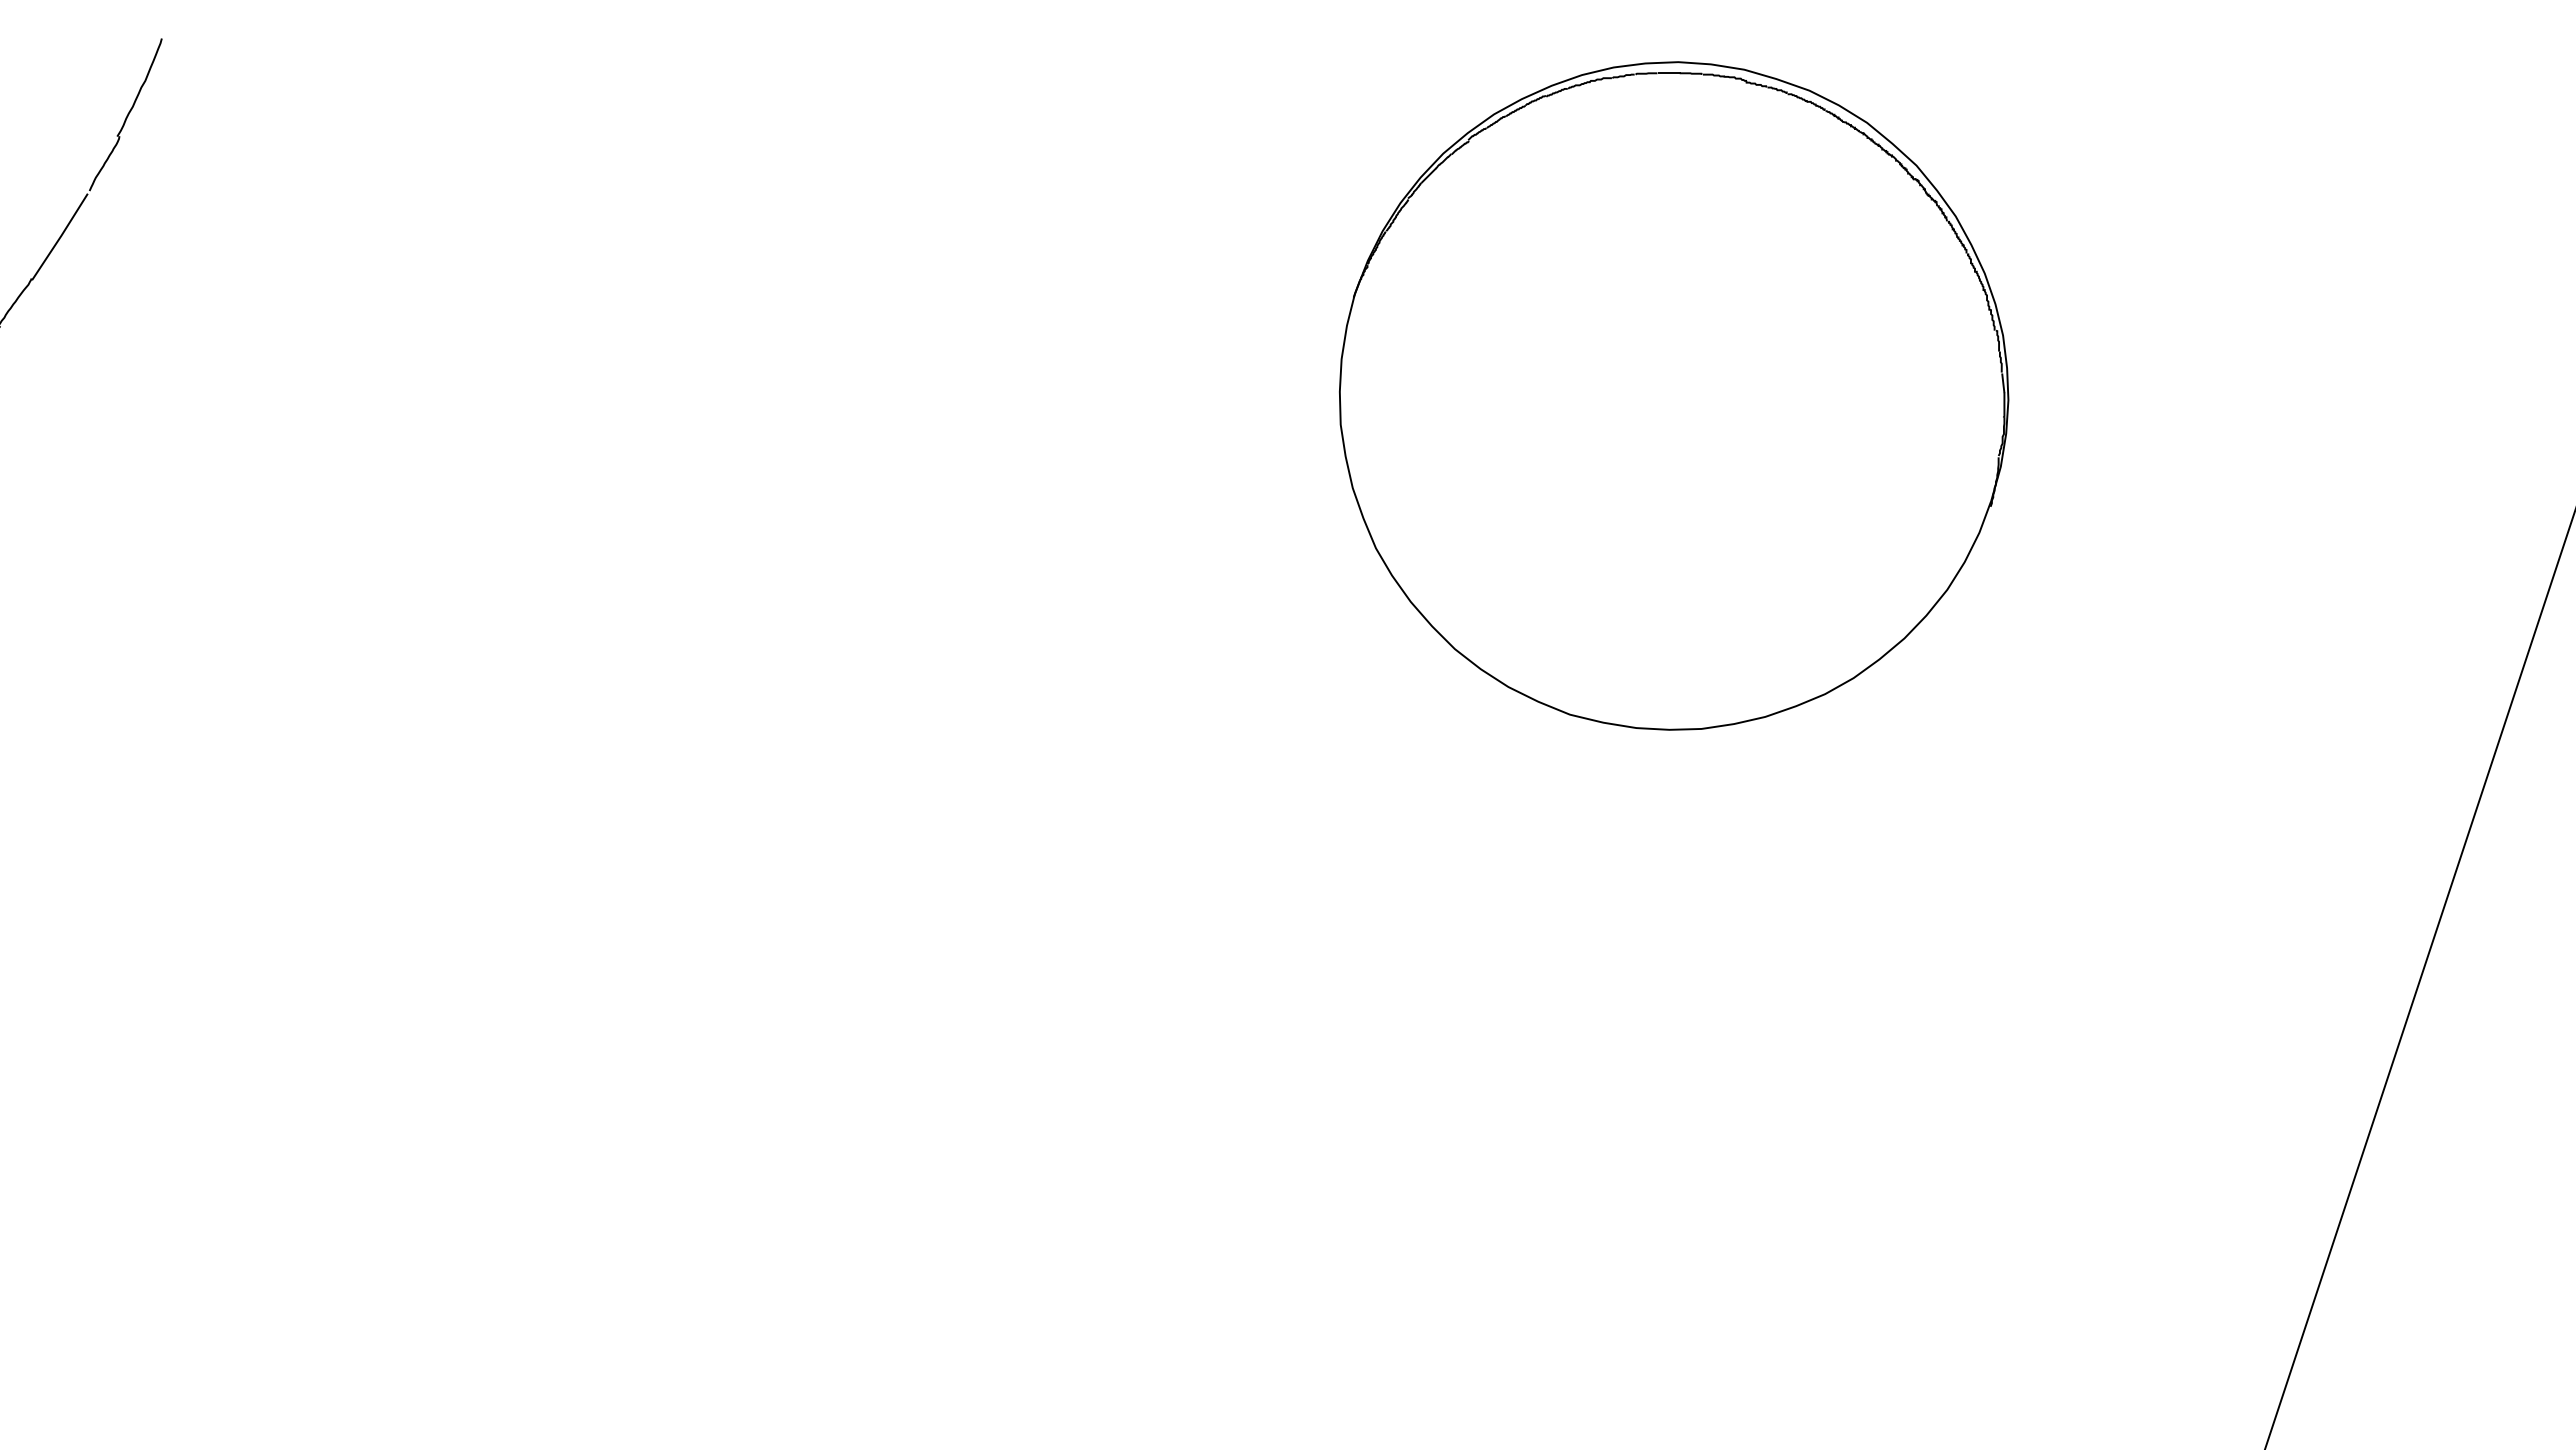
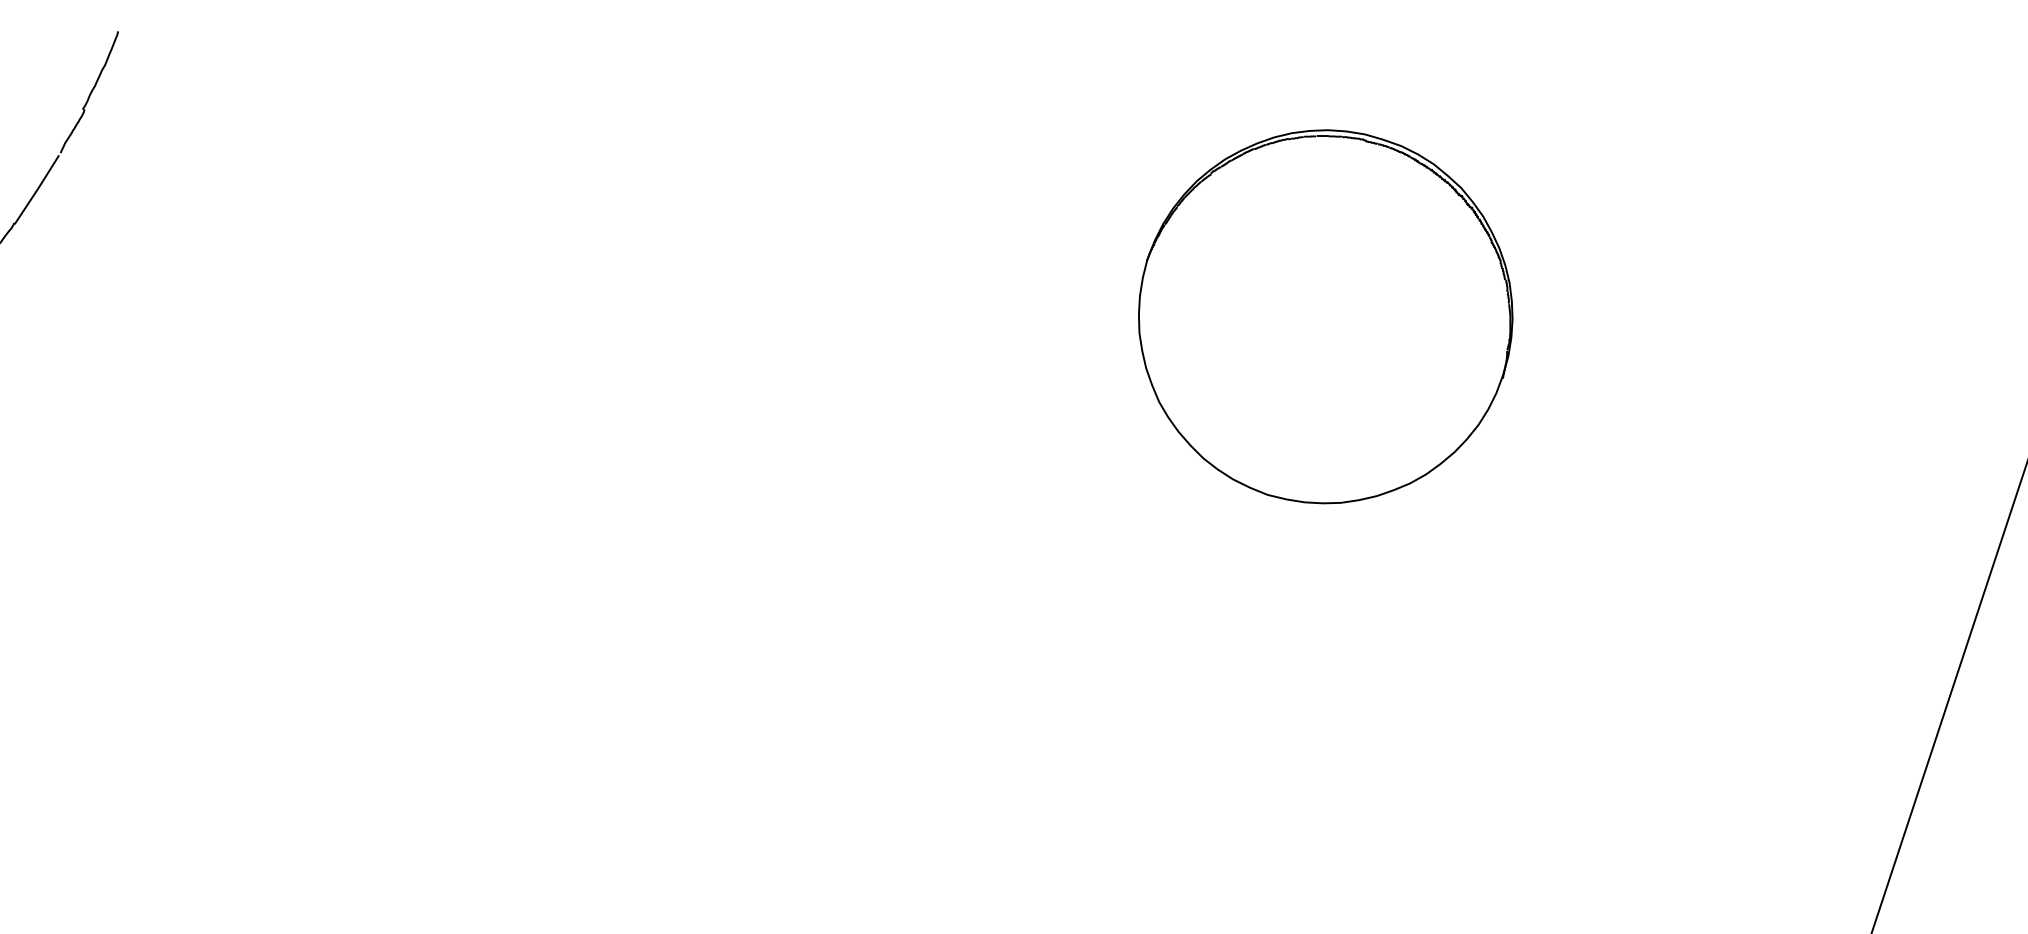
part: (1674, 395) -> (1325, 316), size x0.7

